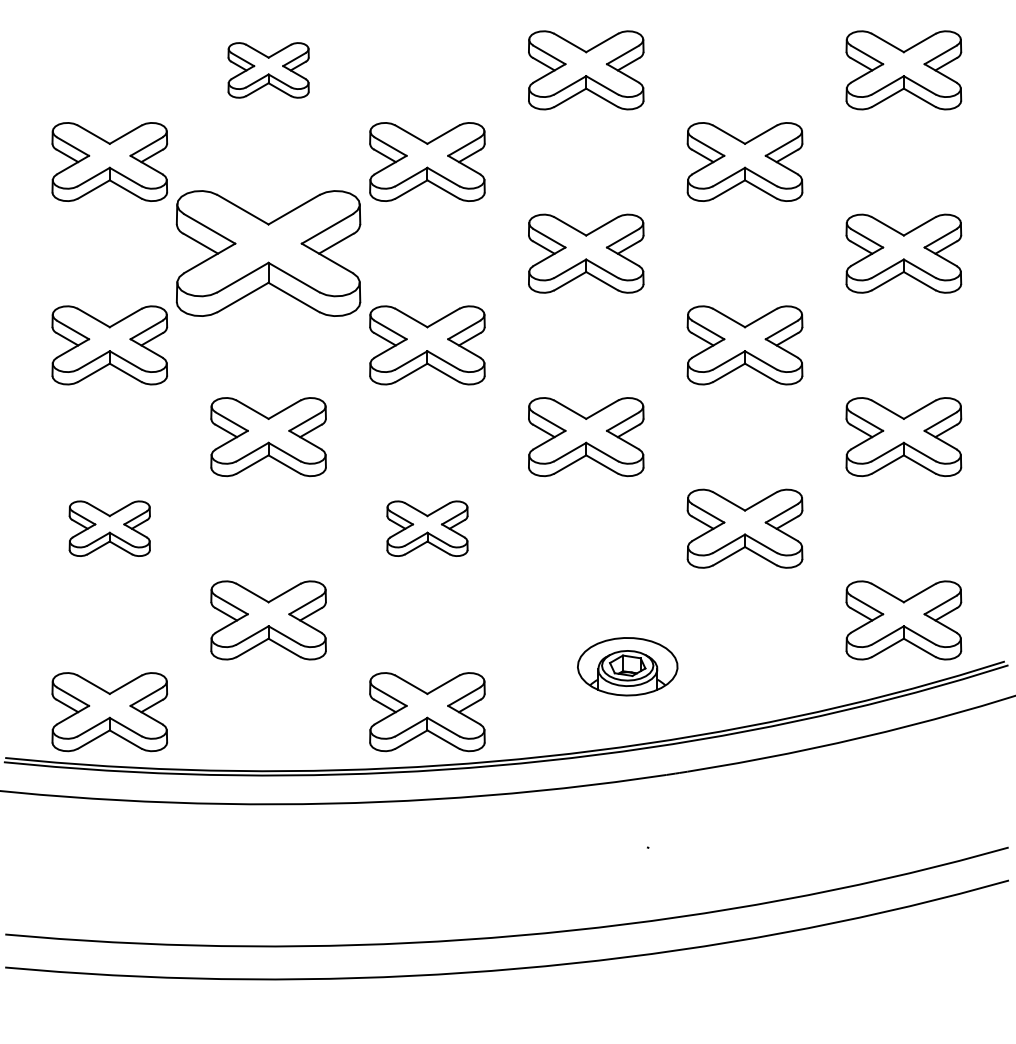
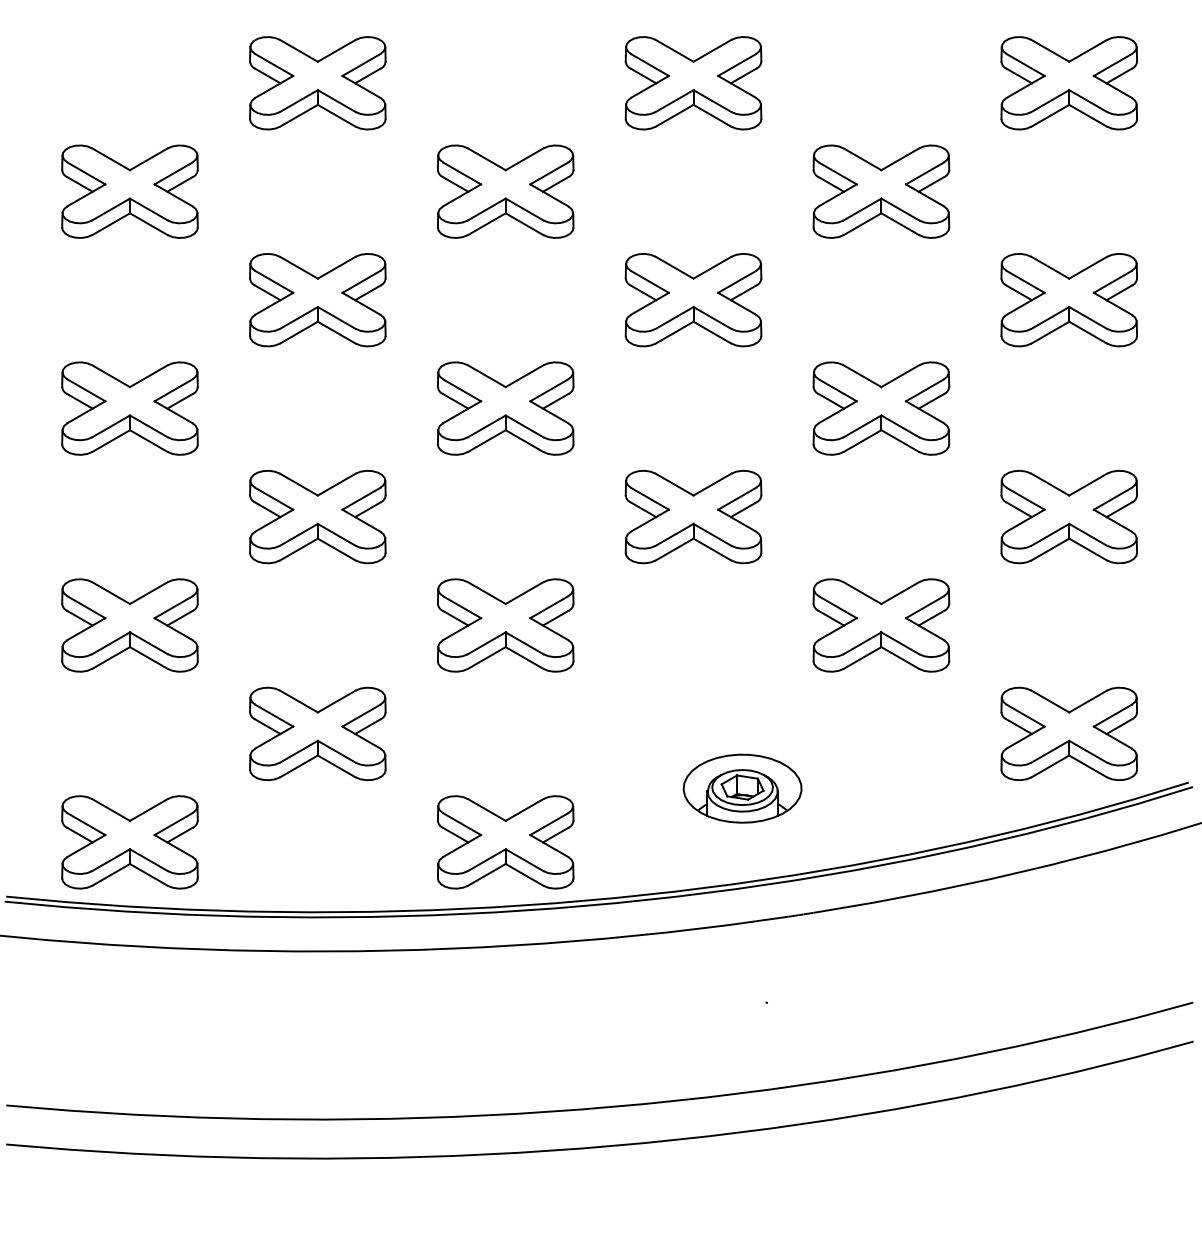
part: (268, 70) -> (317, 83), size x1.43
part: (268, 254) -> (317, 300), size x0.62
part: (109, 528) -> (129, 625), size x1.43
part: (427, 528) -> (505, 625), size x1.43

